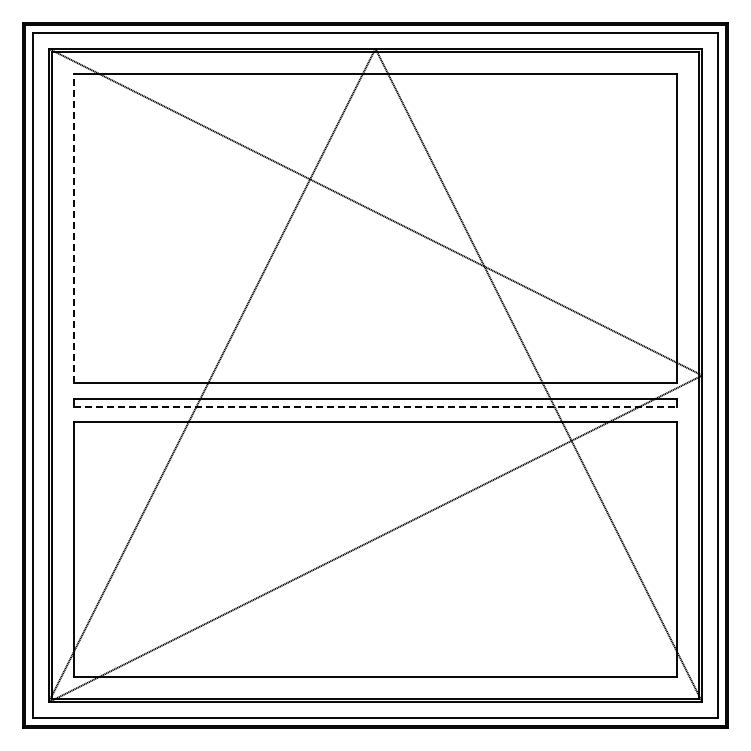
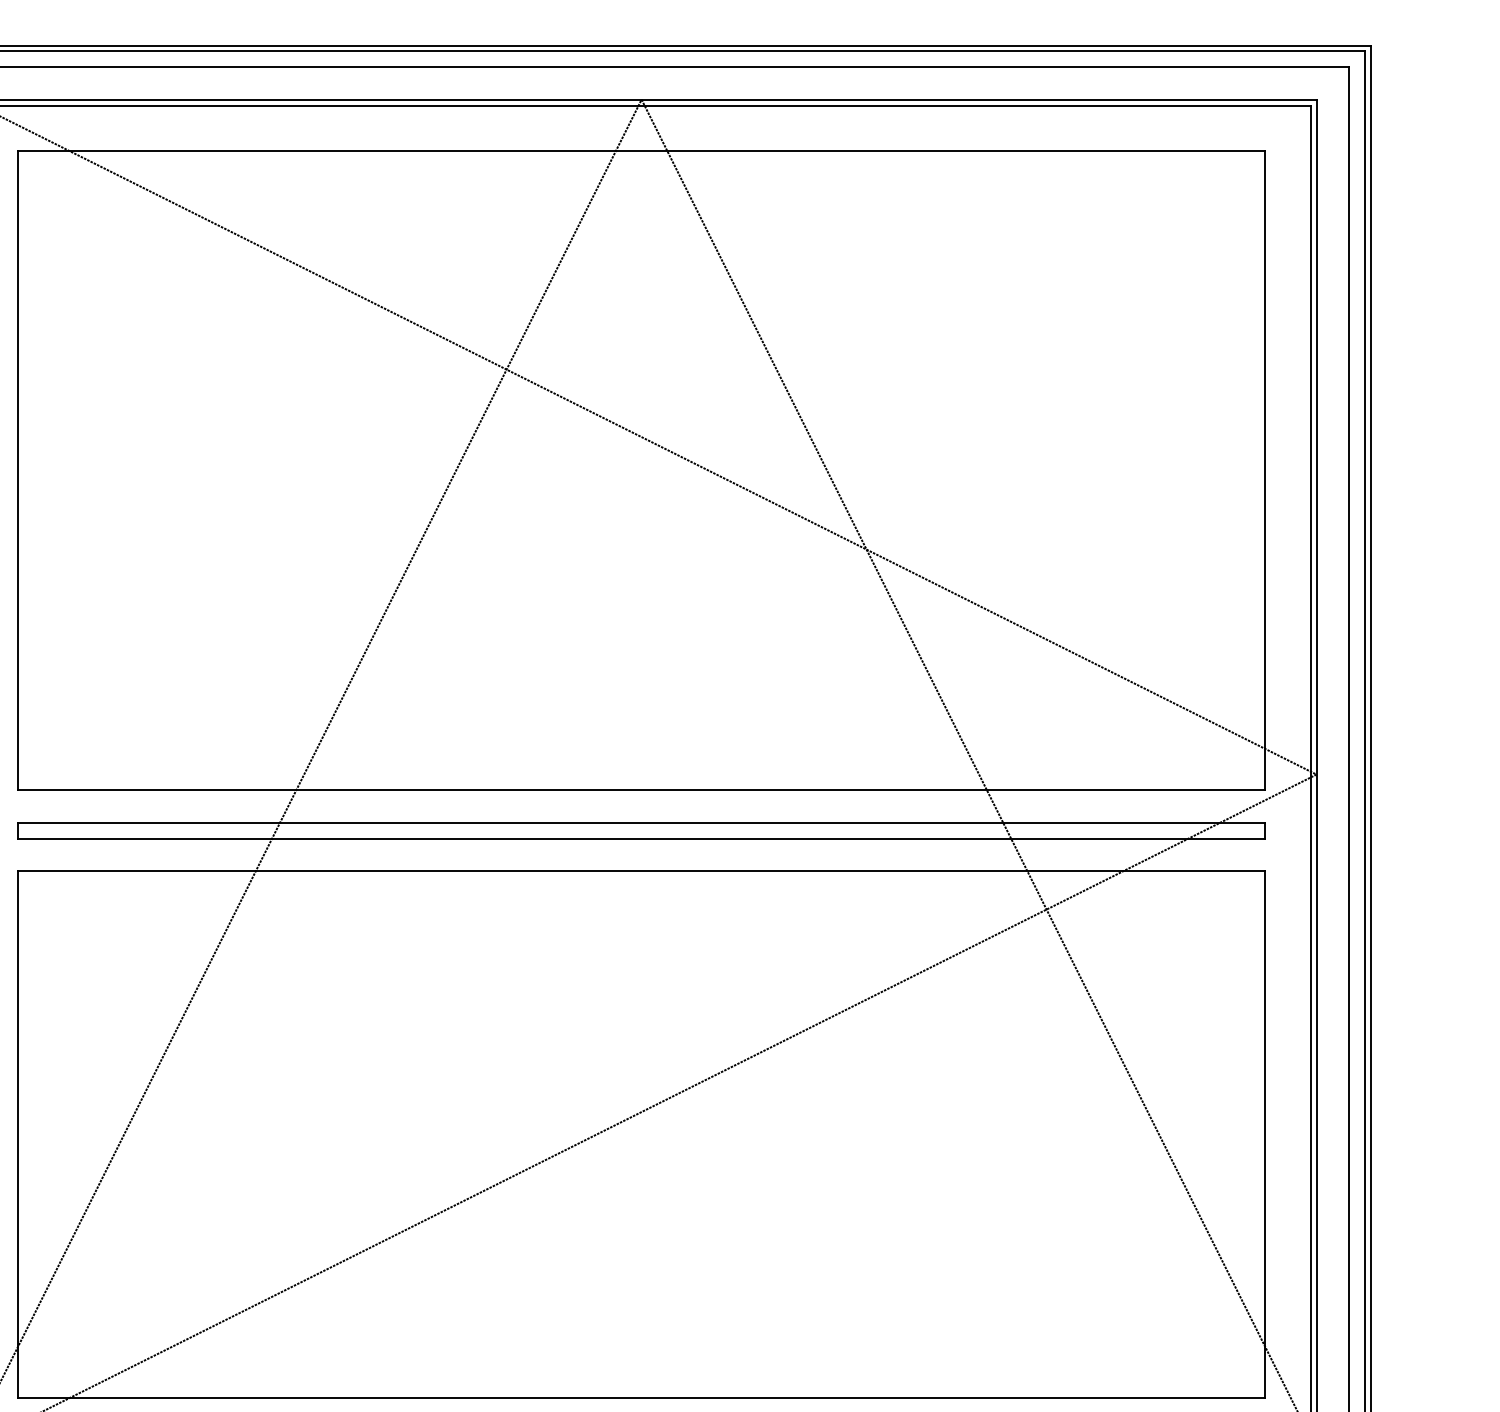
line: (73, 228) -> (17, 470), dashed -> solid
line: (375, 406) -> (641, 838), dashed -> solid

